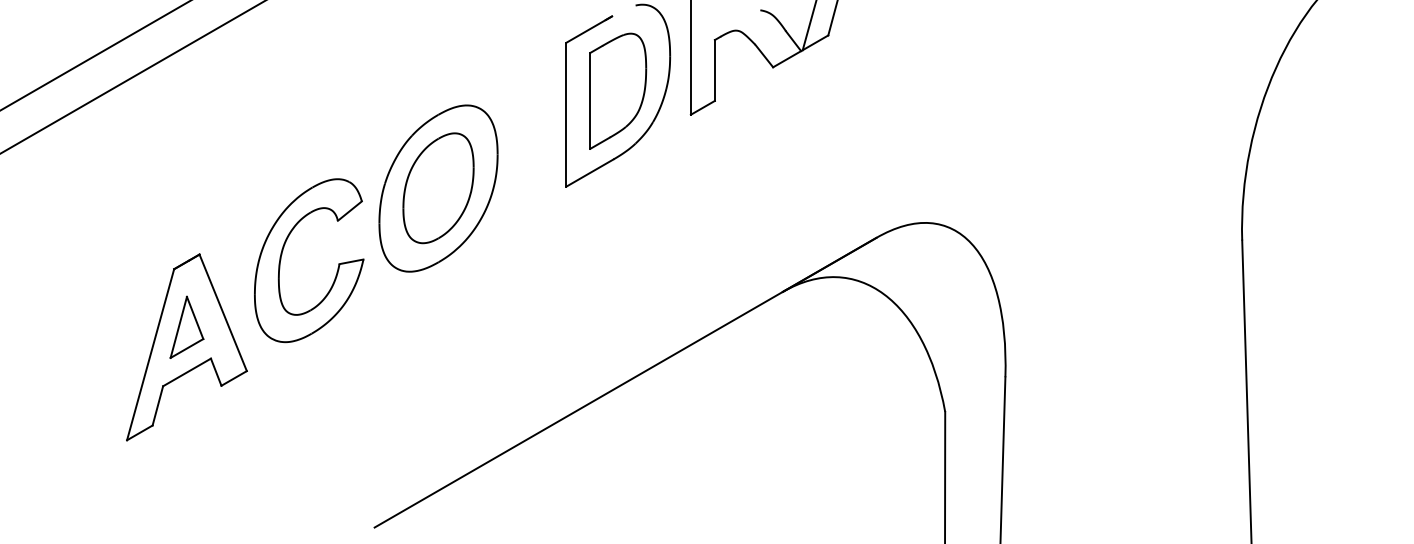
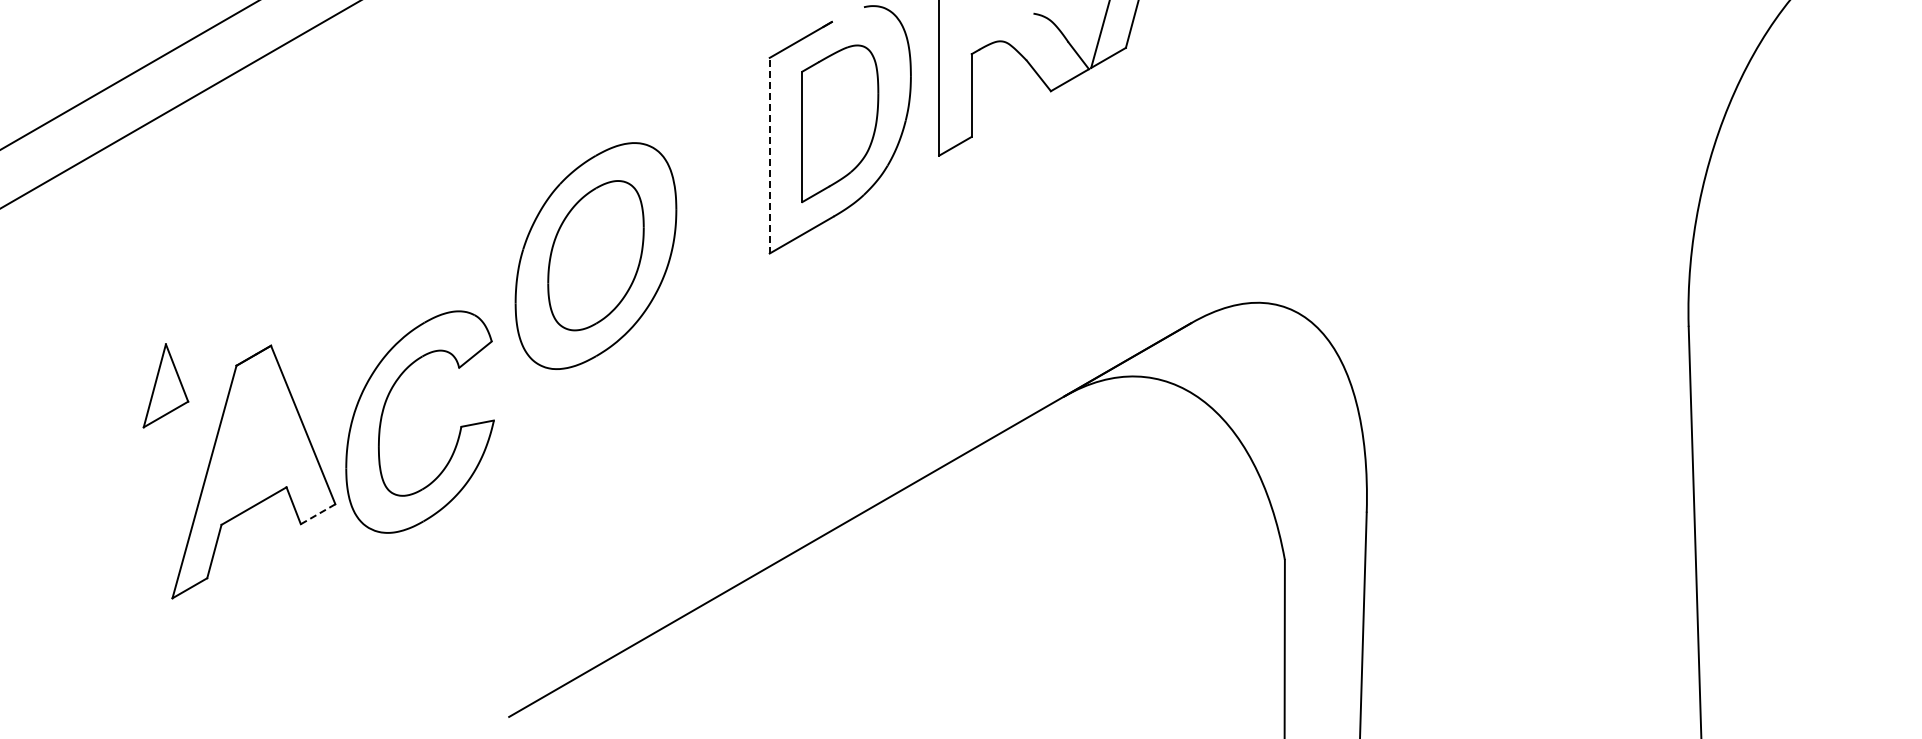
line: (566, 114) -> (769, 155), solid -> dashed
part: (282, 254) -> (383, 413), moved
part: (186, 327) -> (165, 385), moved
line: (234, 378) -> (318, 514), solid -> dashed

